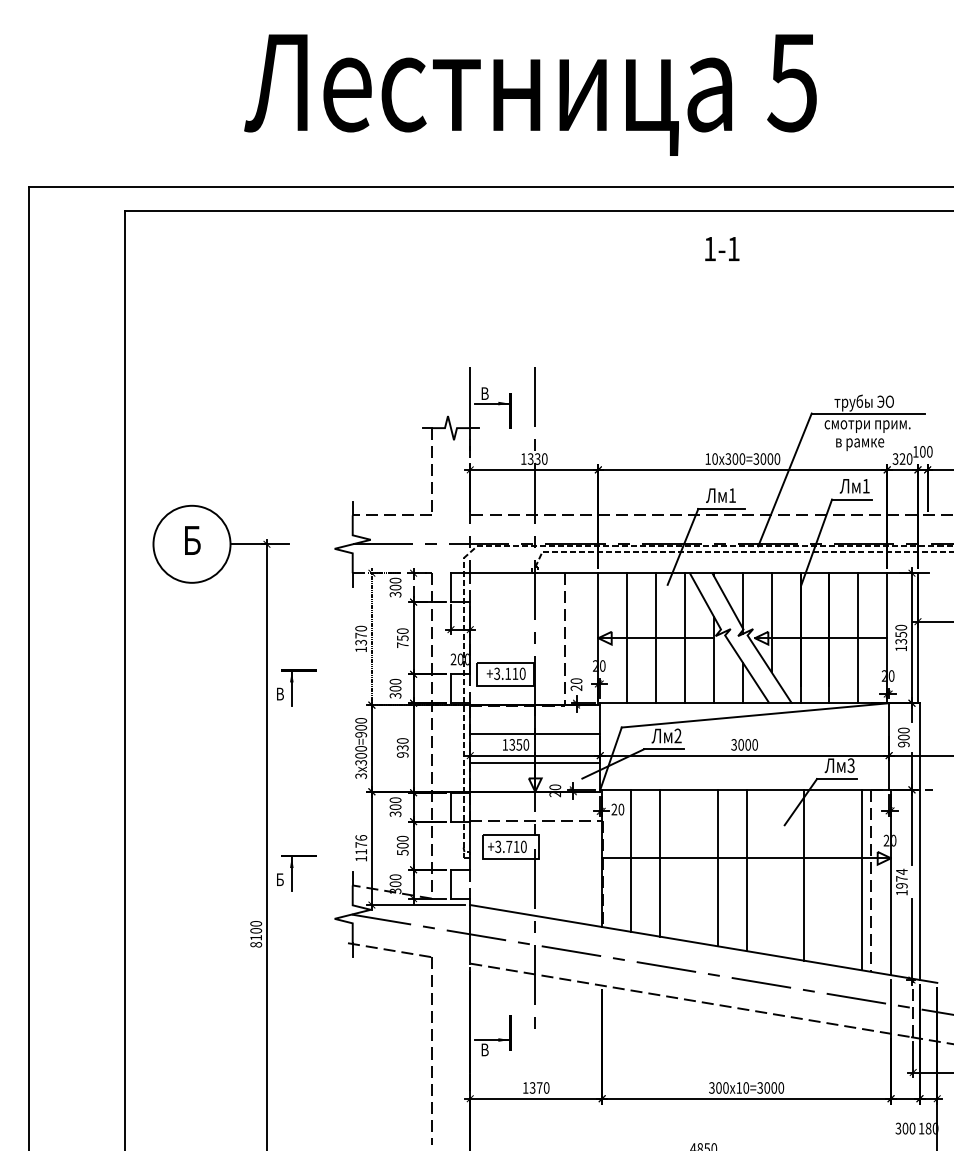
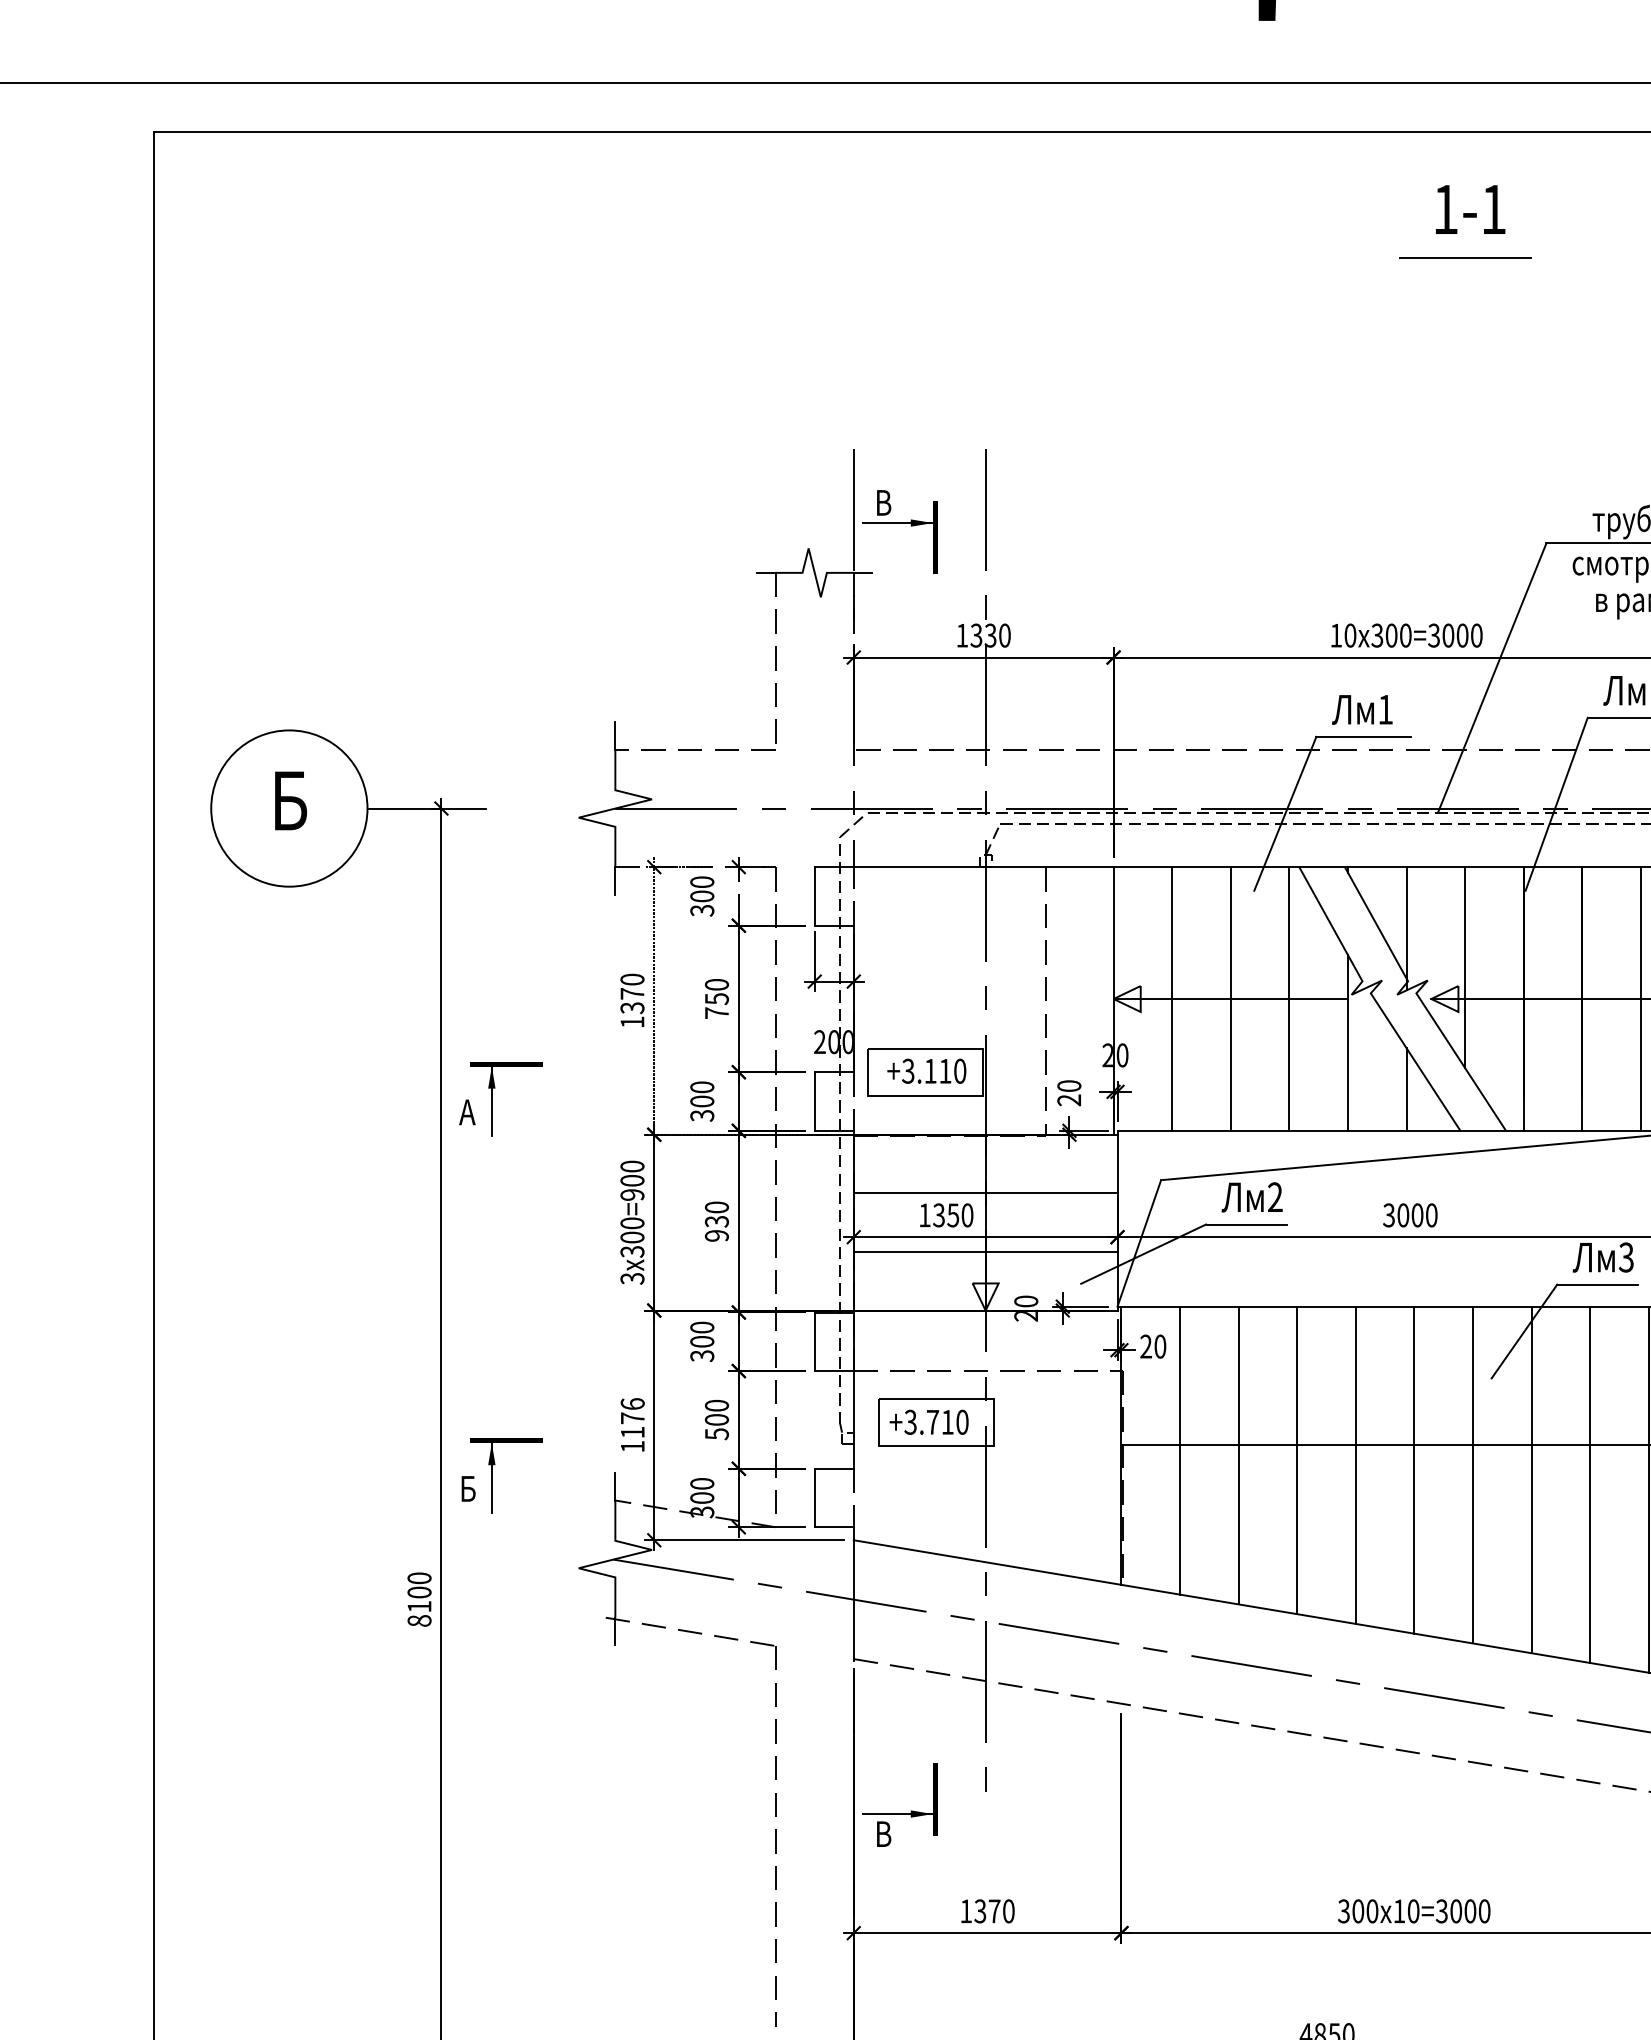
text: (722, 248) -> (1470, 208), moved
line: (771, 272) -> (1464, 257), added
text: (279, 693) -> (466, 1111), В -> А
line: (688, 865) -> (1296, 1460), added
line: (775, 872) -> (1472, 1474), added
line: (833, 877) -> (1590, 1484), added

